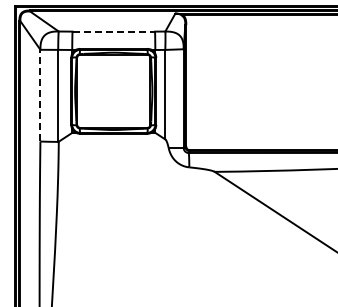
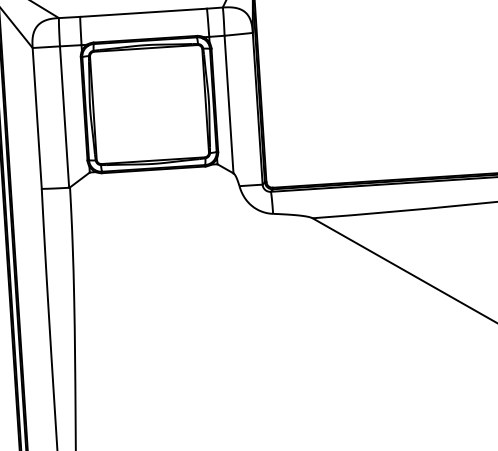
line: (114, 31) -> (144, 12), dashed -> solid
line: (40, 95) -> (37, 118), dashed -> solid

